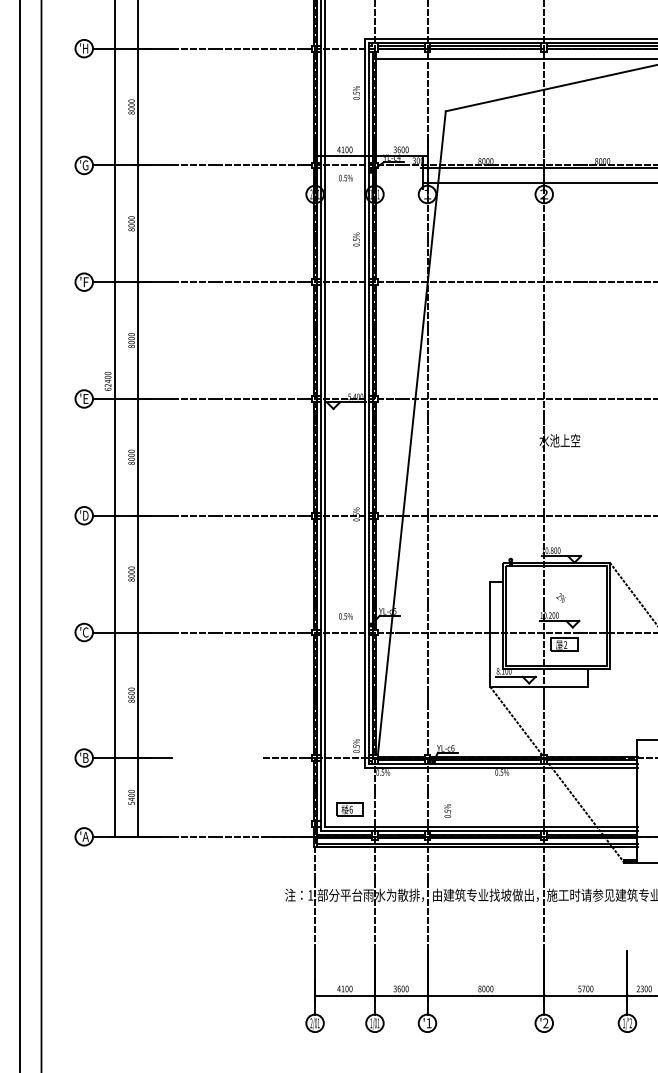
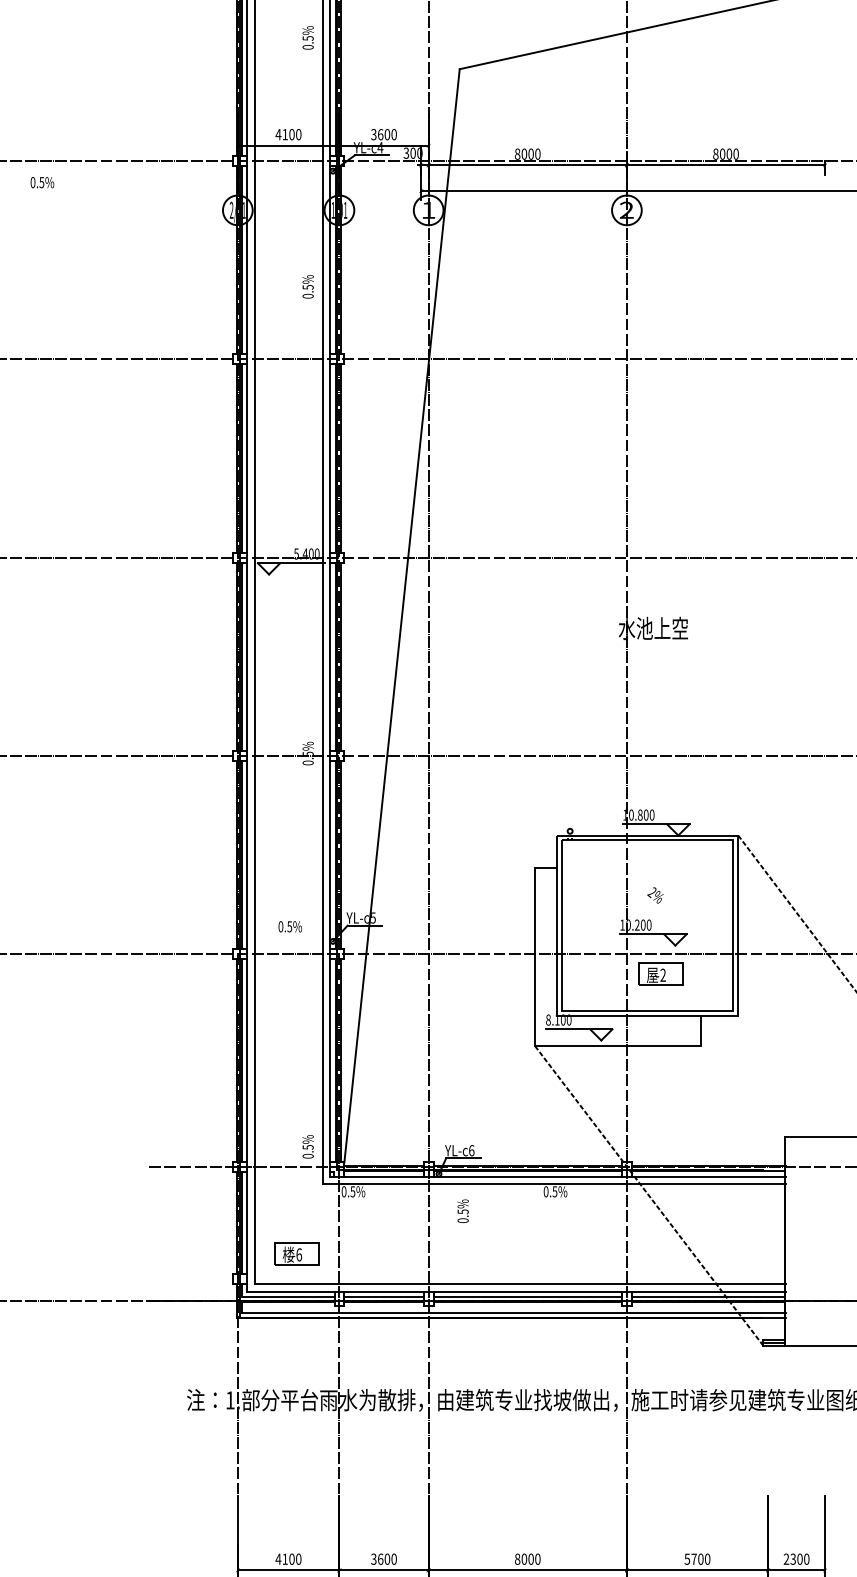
text: (345, 177) -> (41, 181), moved
text: (447, 810) -> (462, 1210), moved

